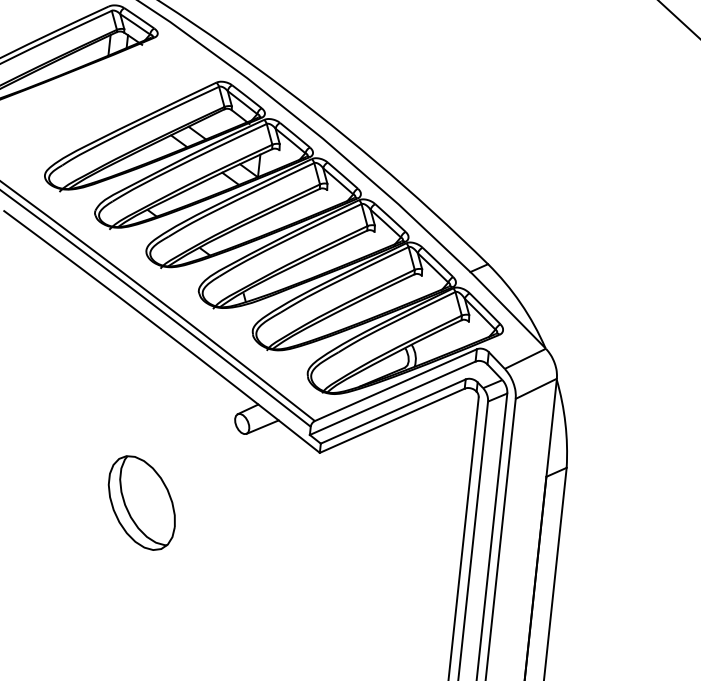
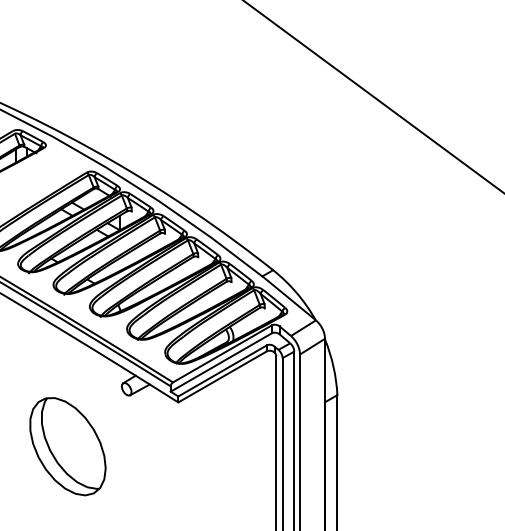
part: (141, 502) -> (67, 446), size x1.67

